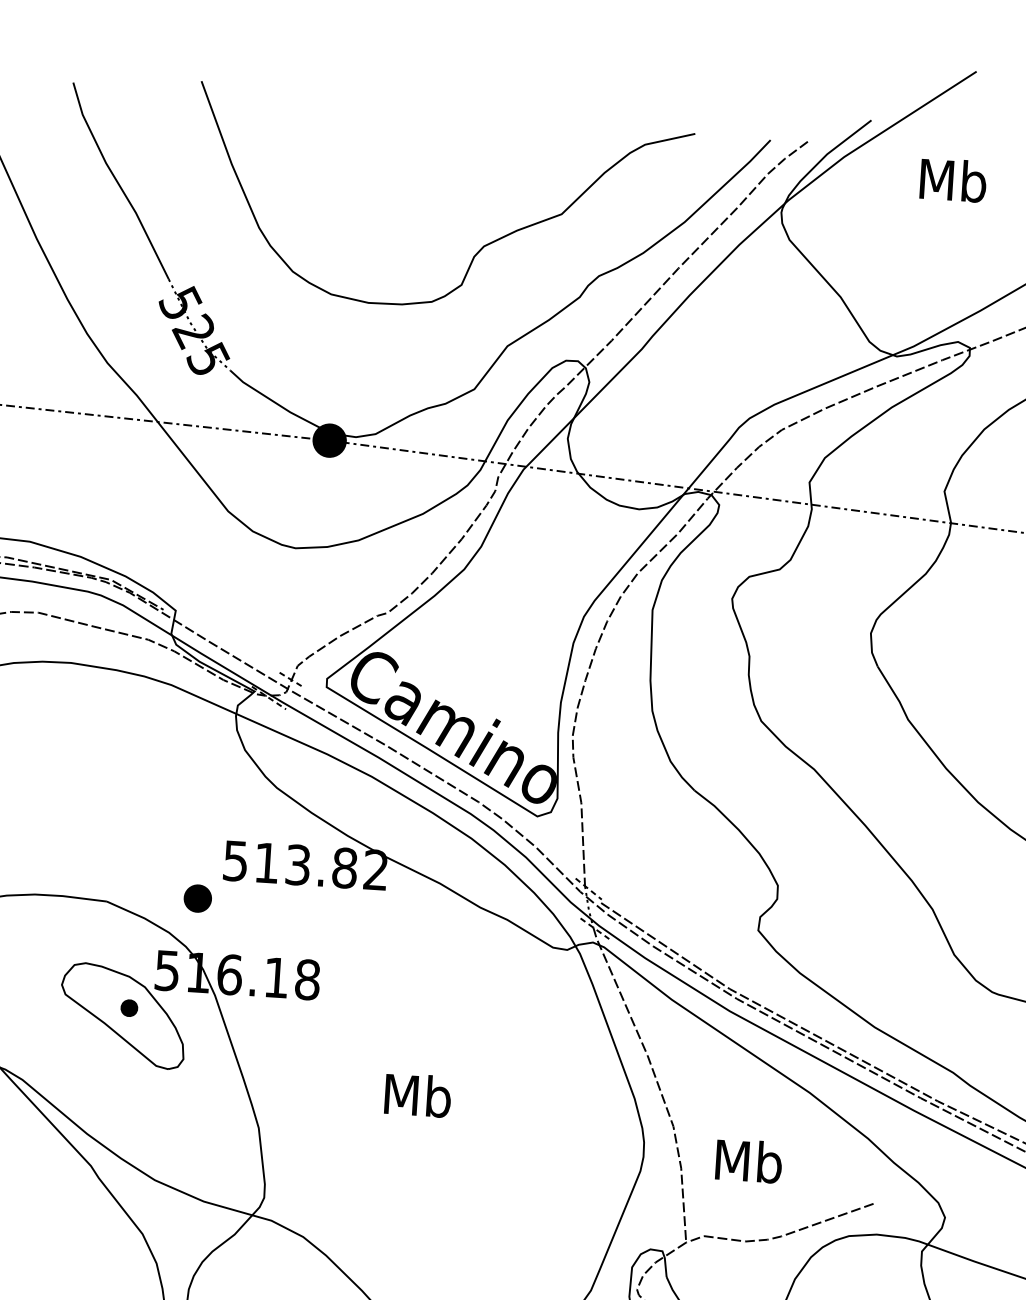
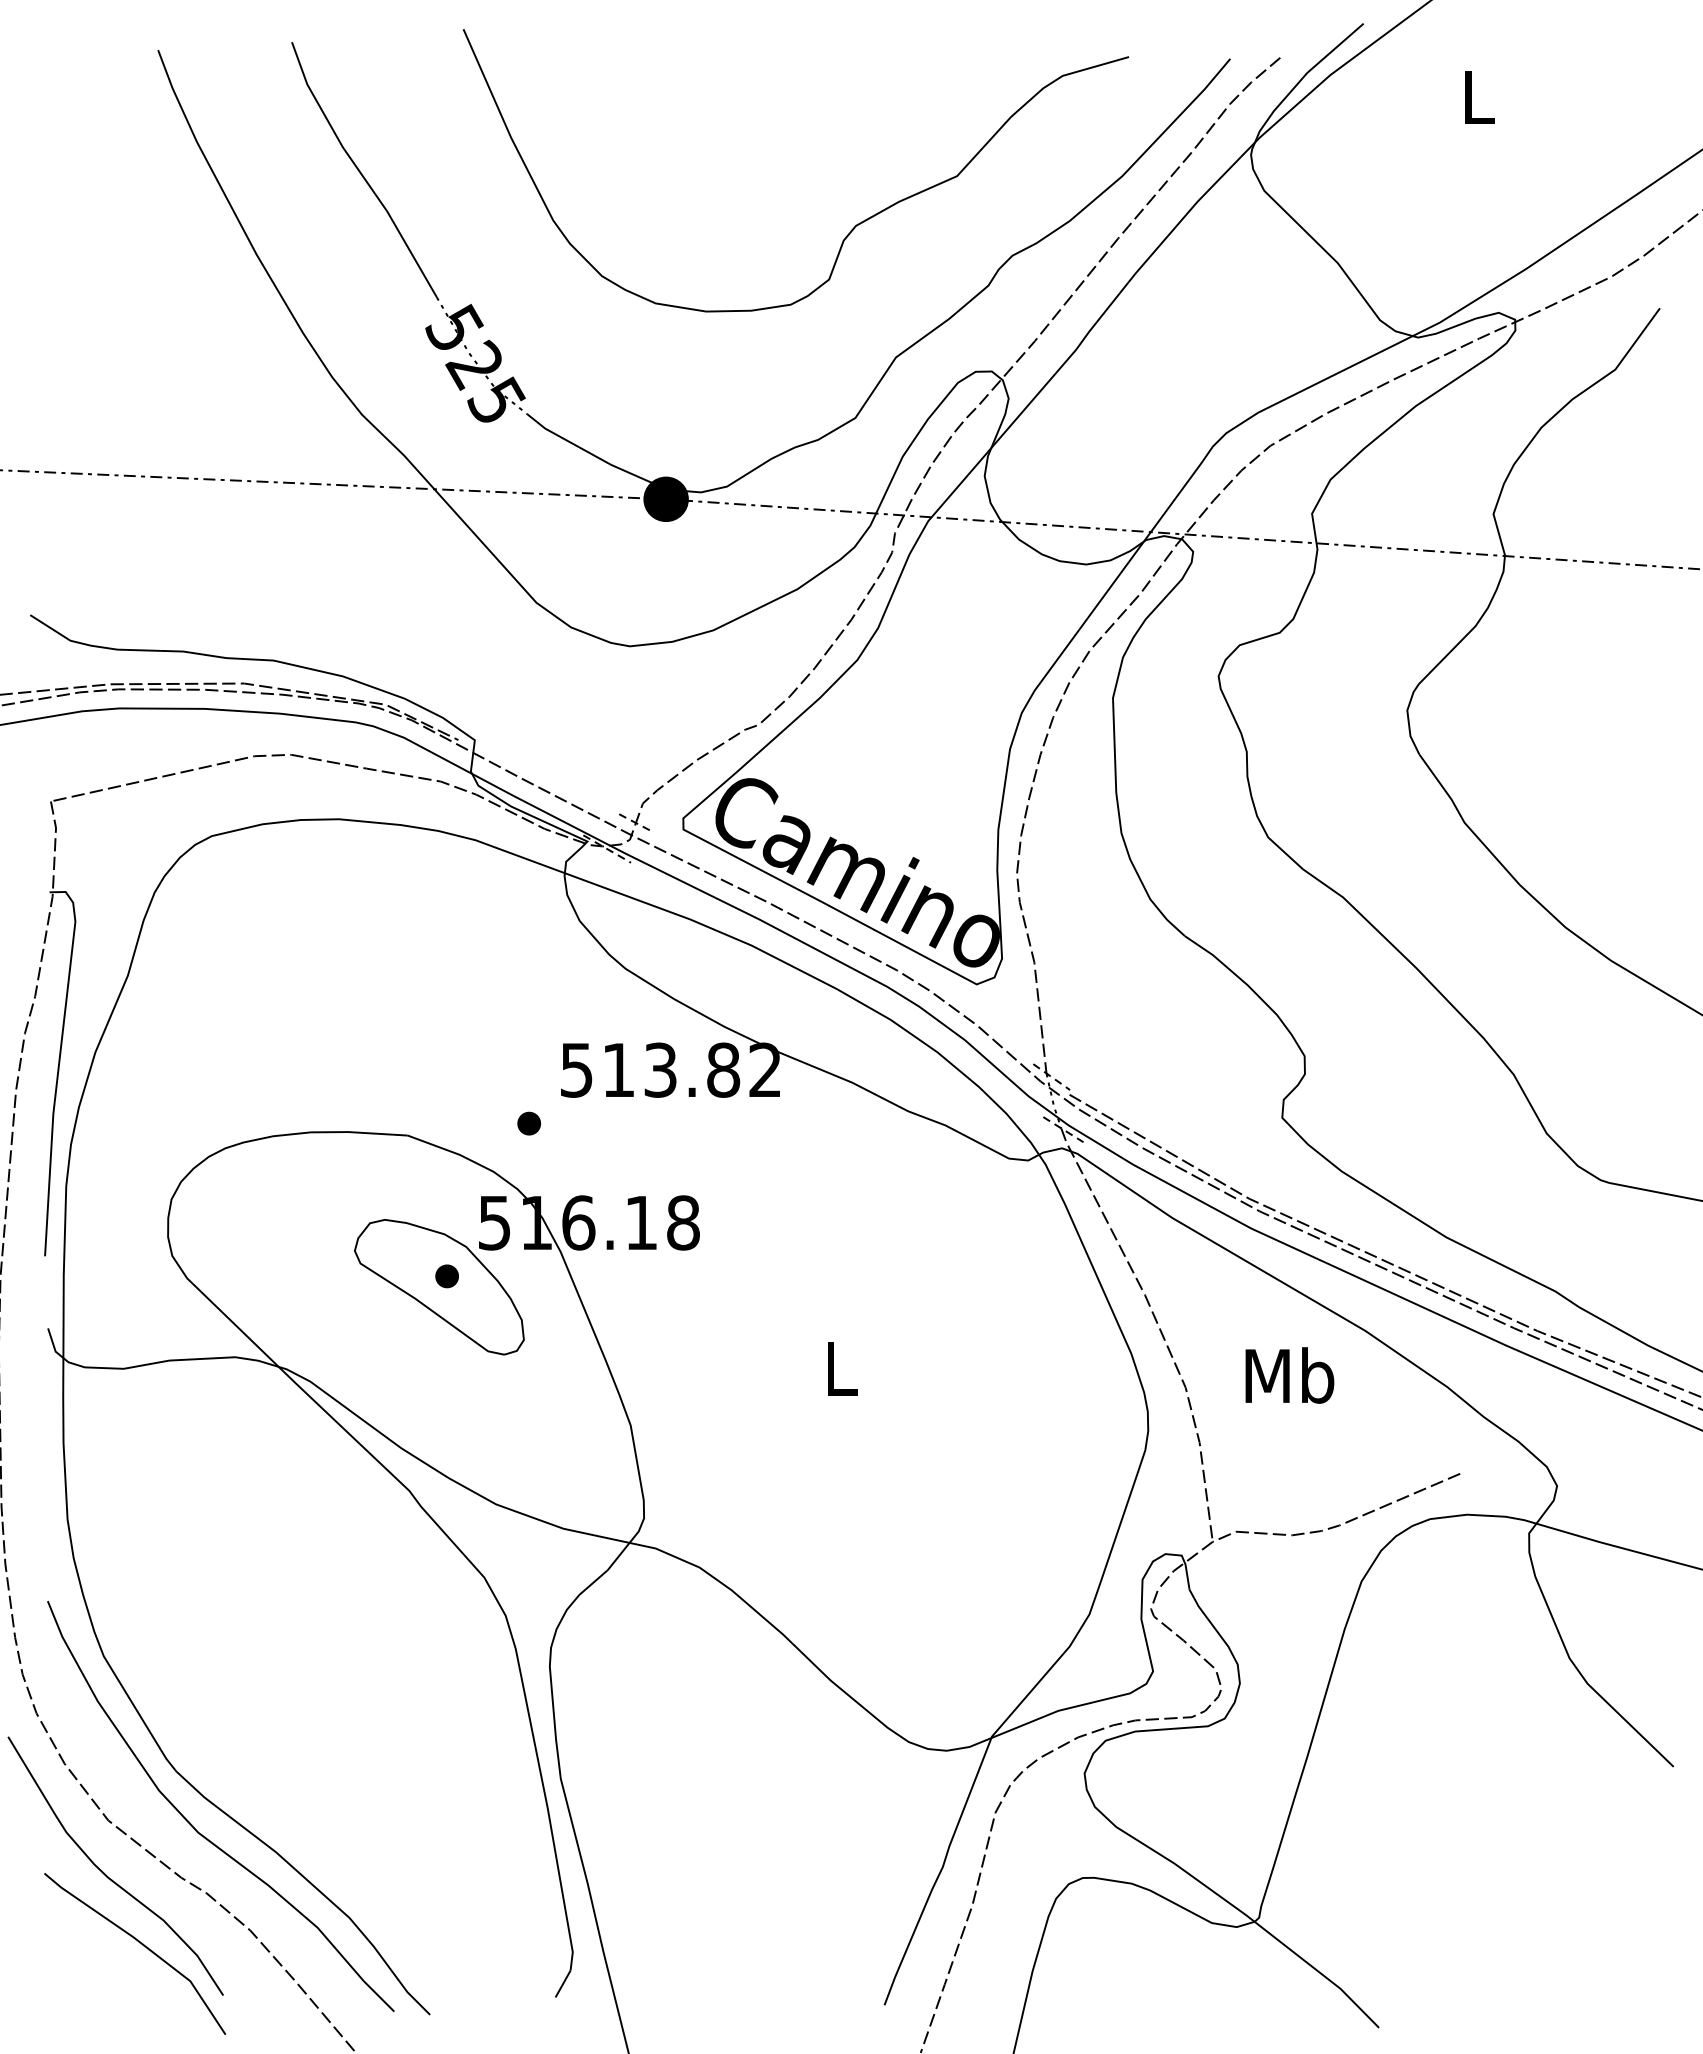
text: (953, 180) -> (1478, 96), Mb -> L
part: (197, 898) -> (528, 1123), size x0.62
text: (418, 1094) -> (841, 1367), Mb -> L
text: (748, 1161) -> (1289, 1375), moved

